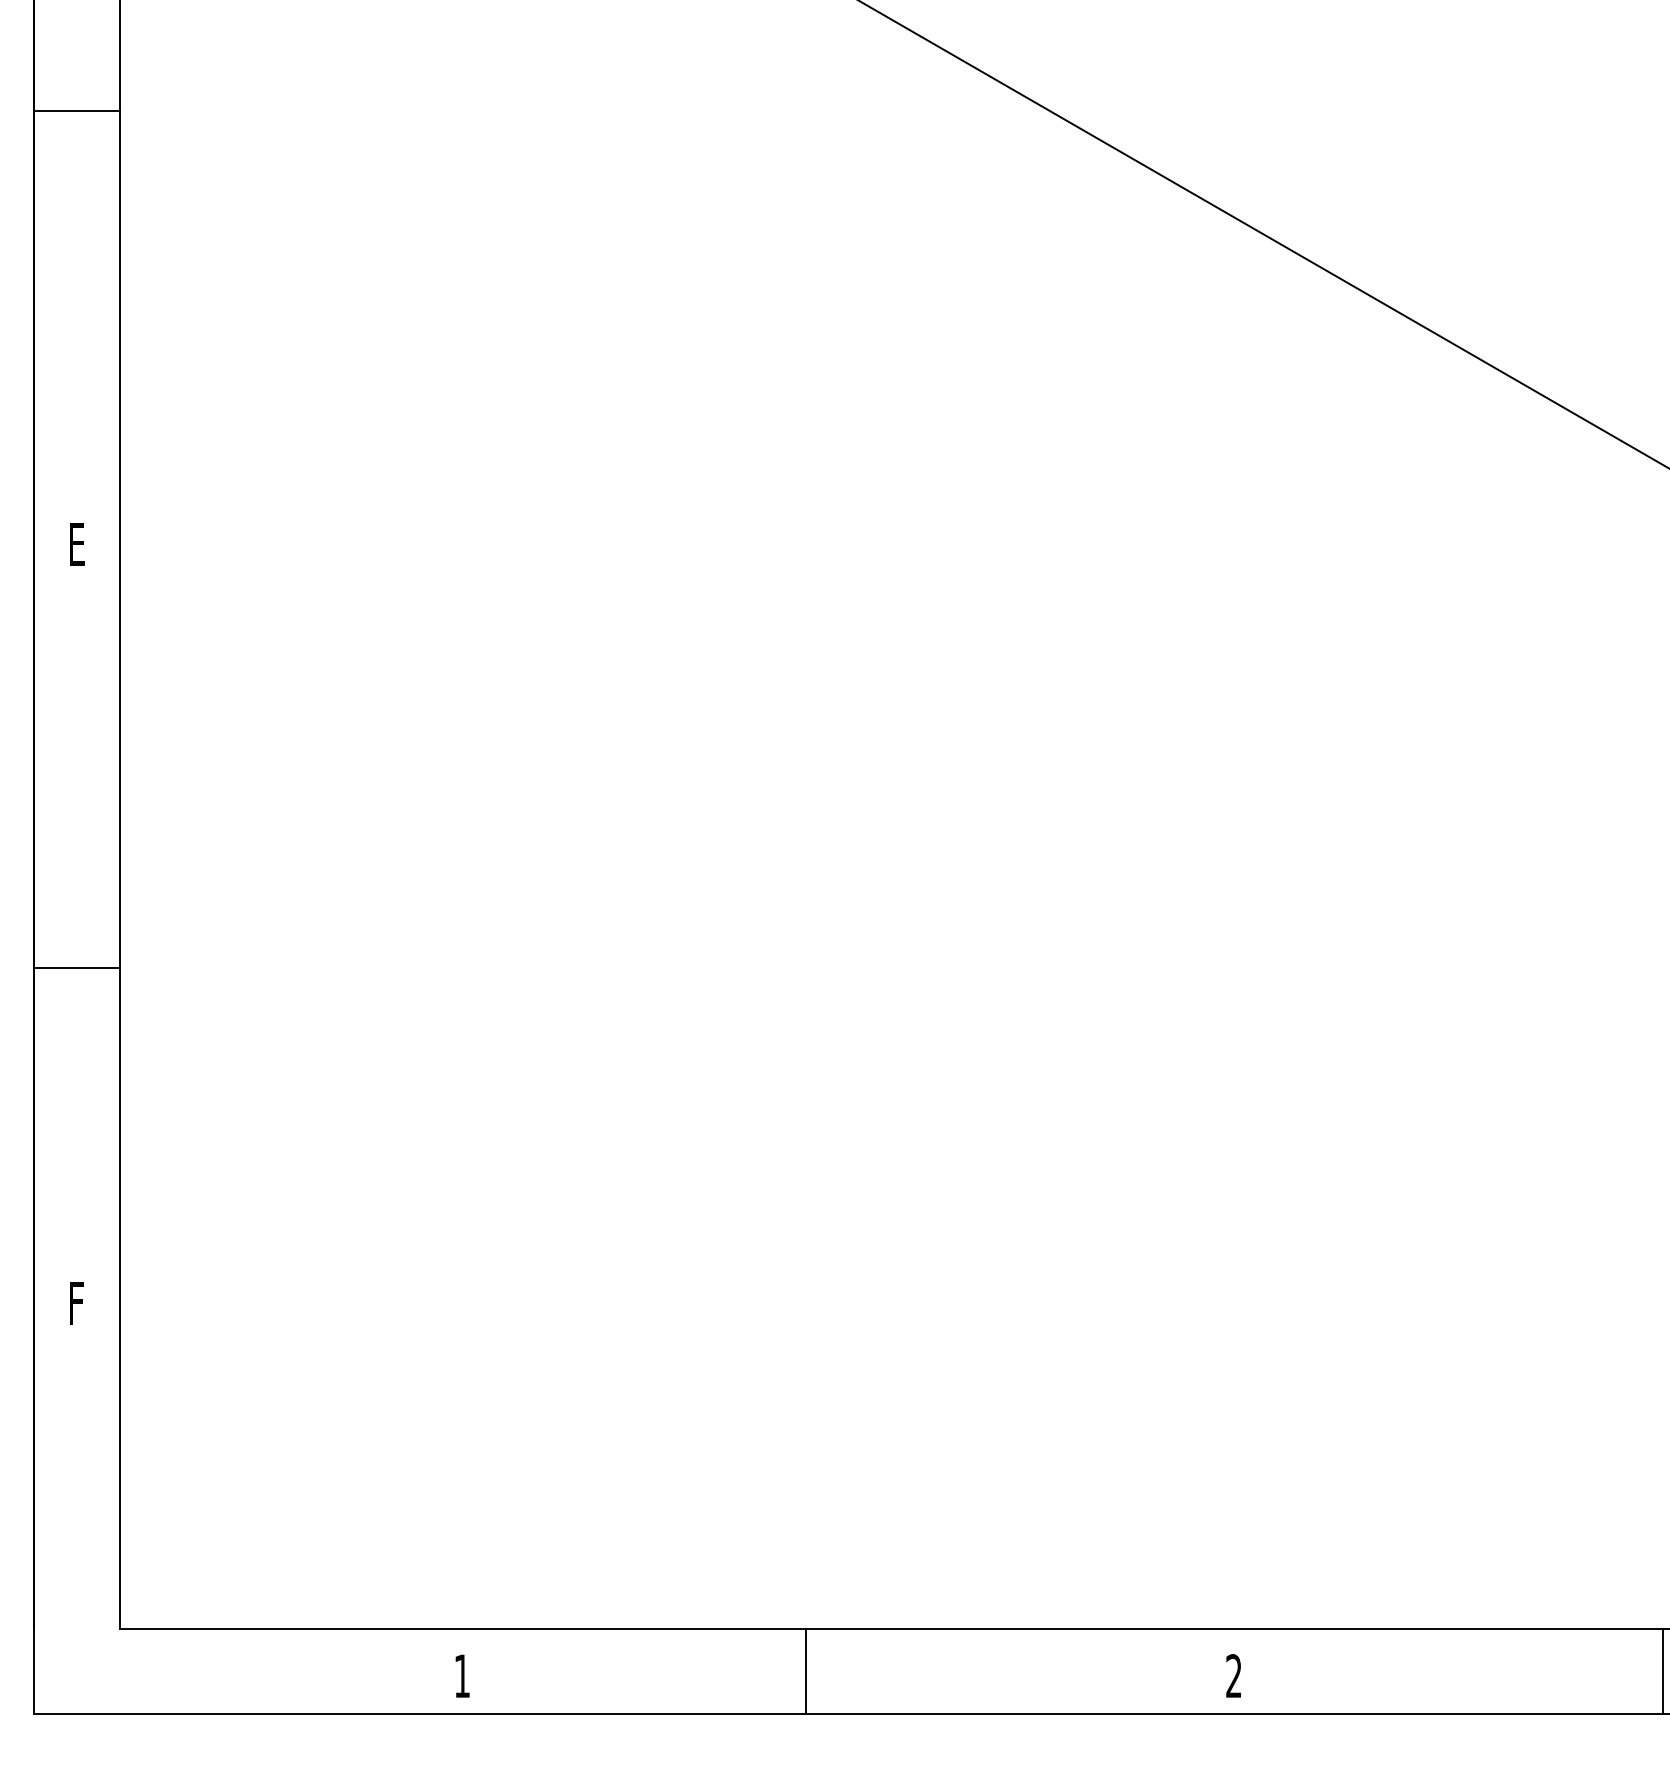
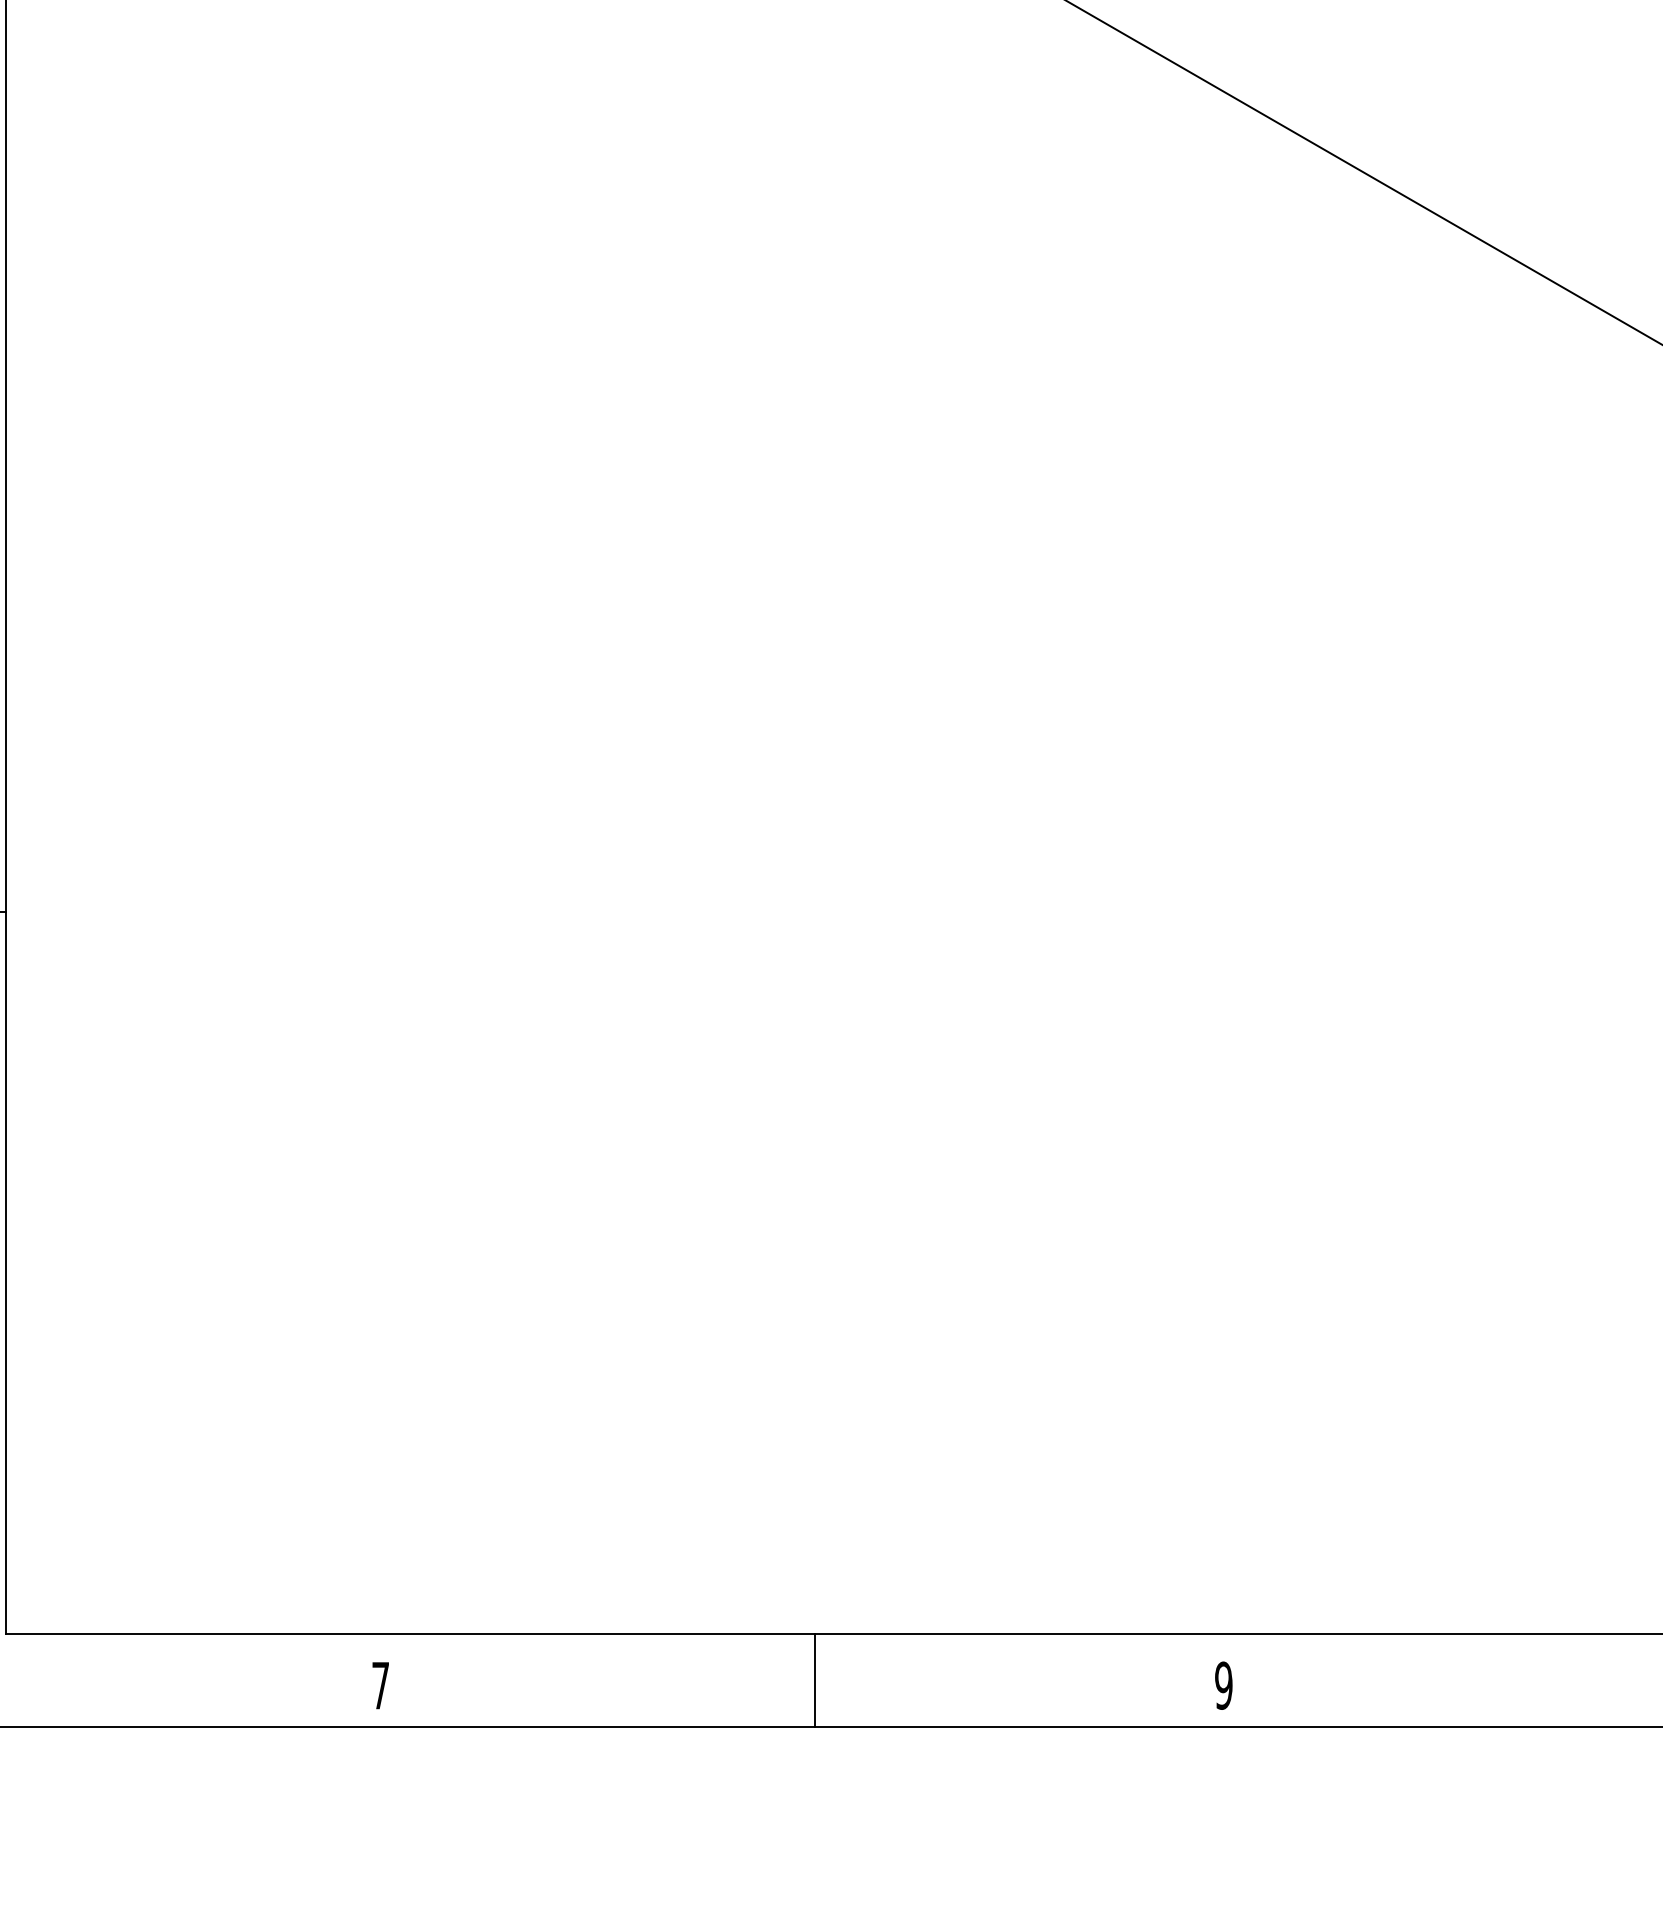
line: (805, 1671) -> (814, 1680), moved
text: (461, 1675) -> (379, 1684), 1 -> 7
text: (1233, 1676) -> (1223, 1686), 2 -> 9

